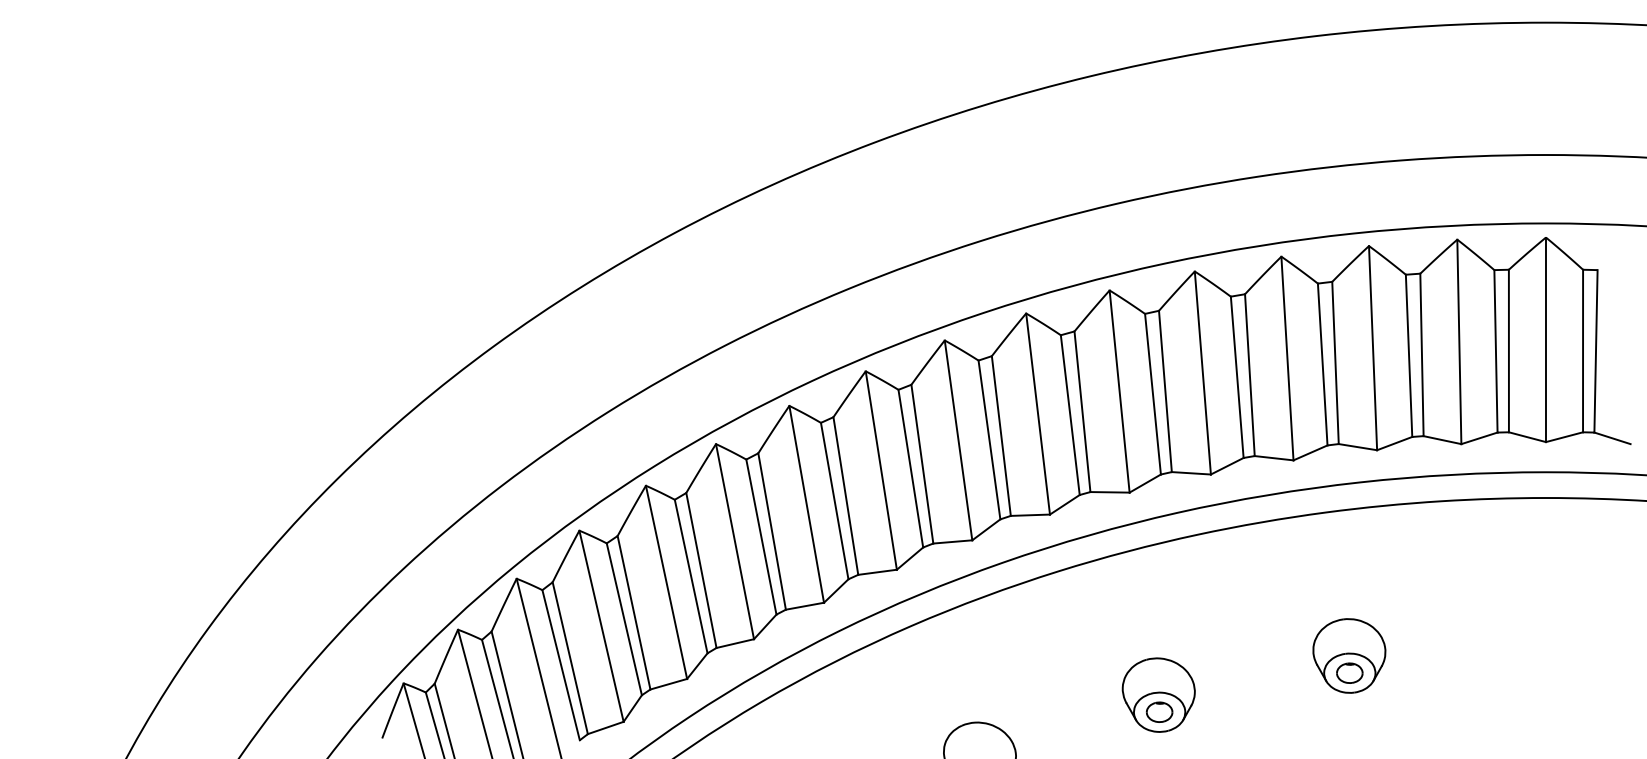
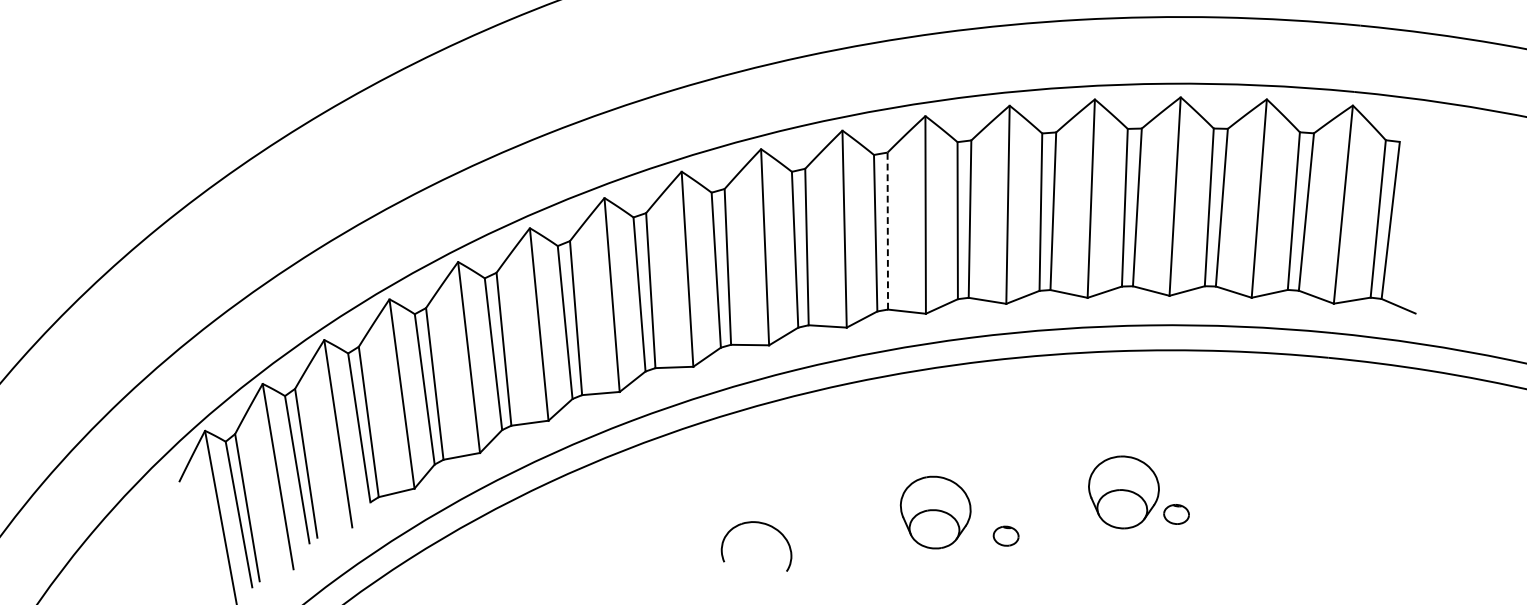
line: (1082, 411) -> (887, 230), solid -> dashed
part: (1349, 672) -> (1176, 513), moved
part: (1159, 711) -> (1006, 535), moved

